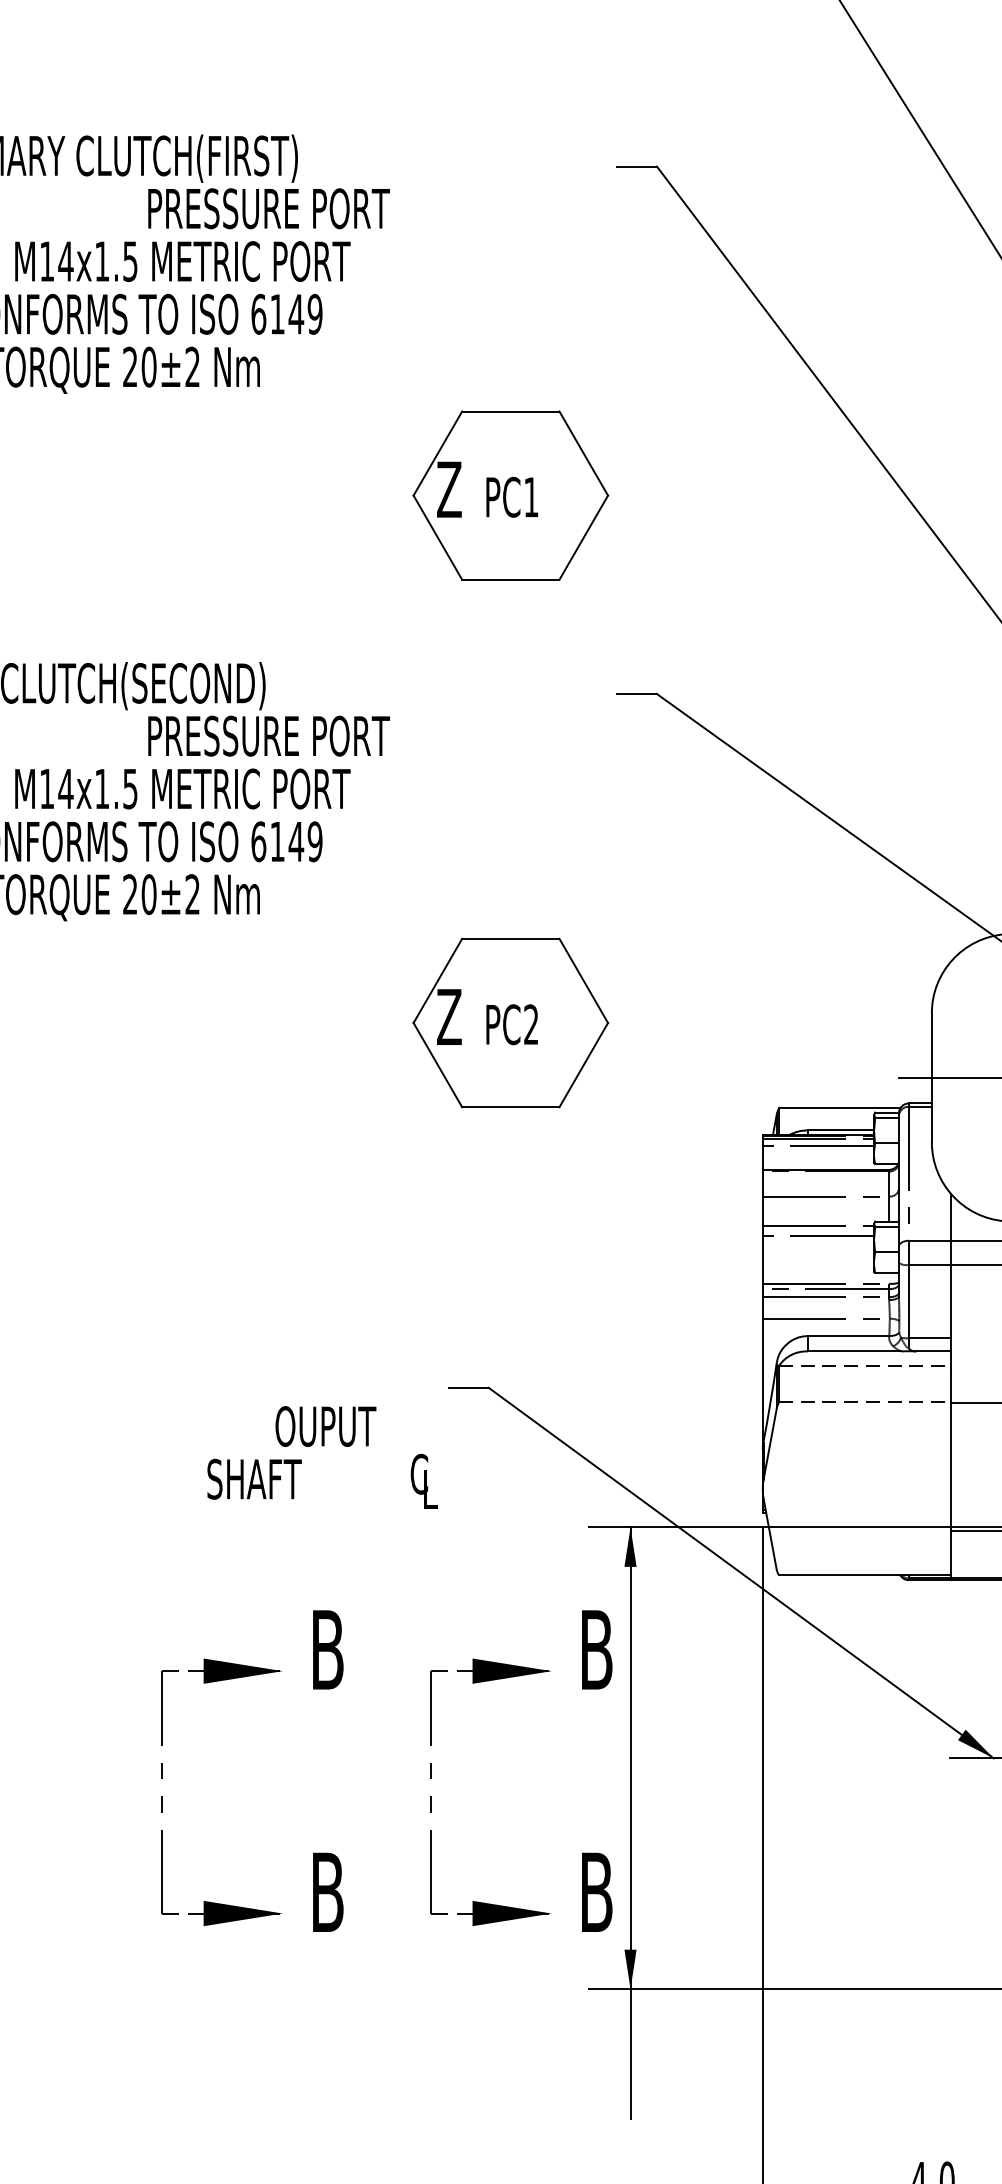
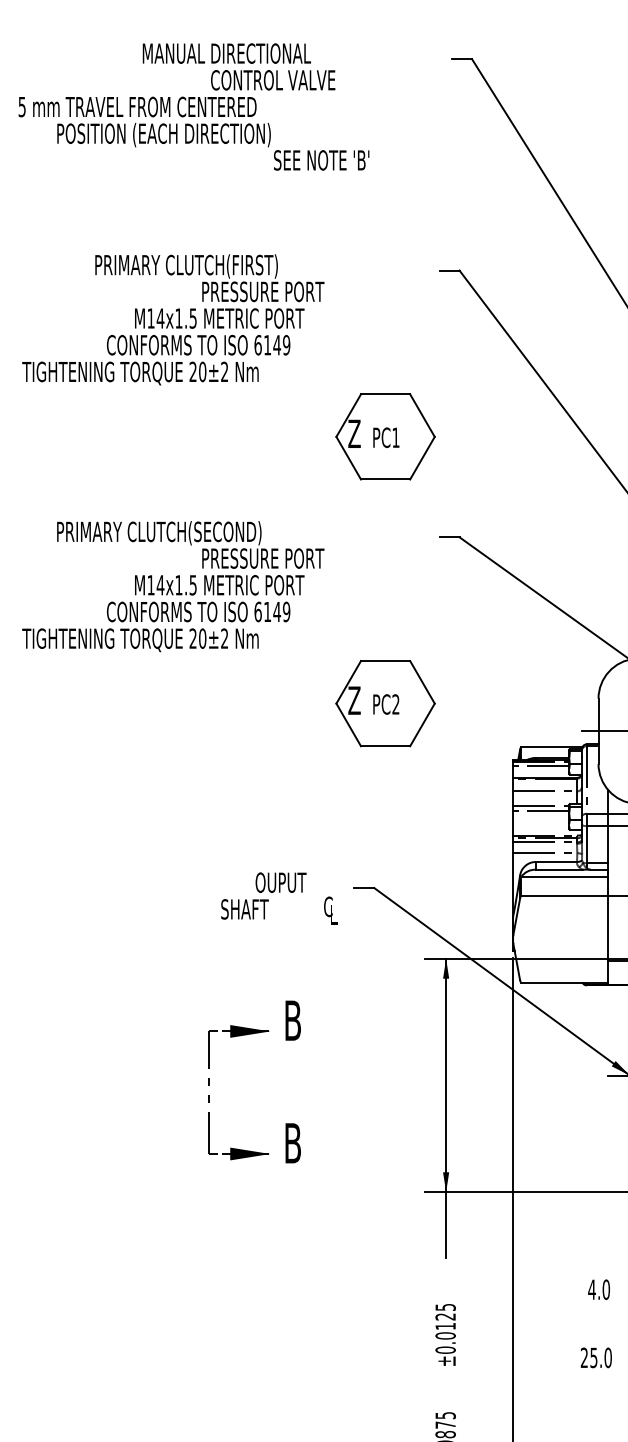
line: (864, 1366) -> (564, 877), dashed -> solid
line: (864, 1402) -> (564, 895), dashed -> solid
text: (322, 1457) -> (279, 898), moved
part: (431, 1770) -> (345, 1081), removed

